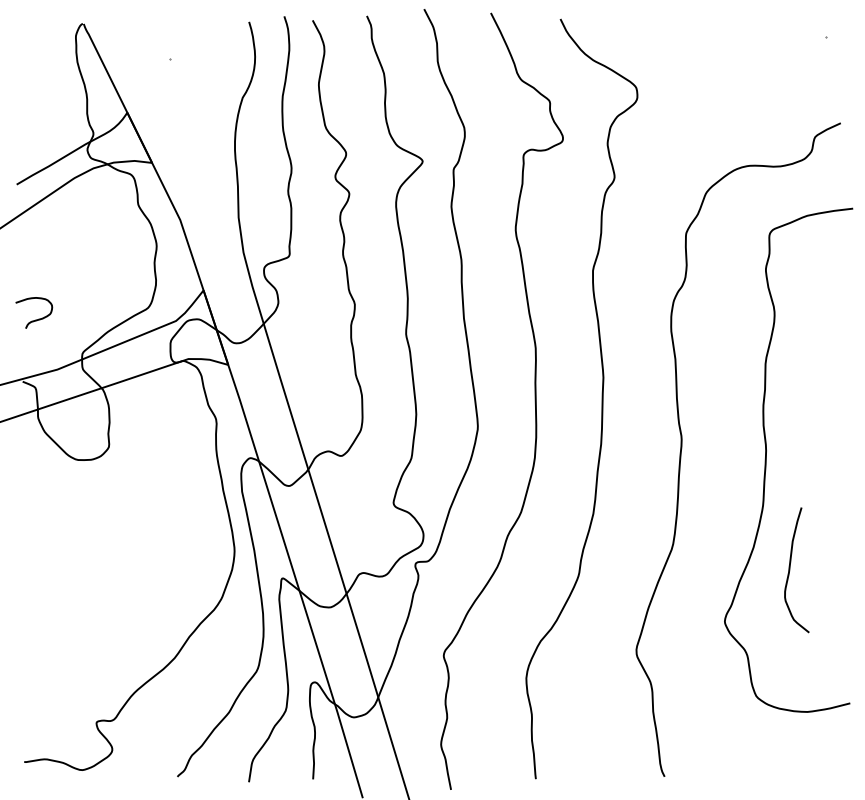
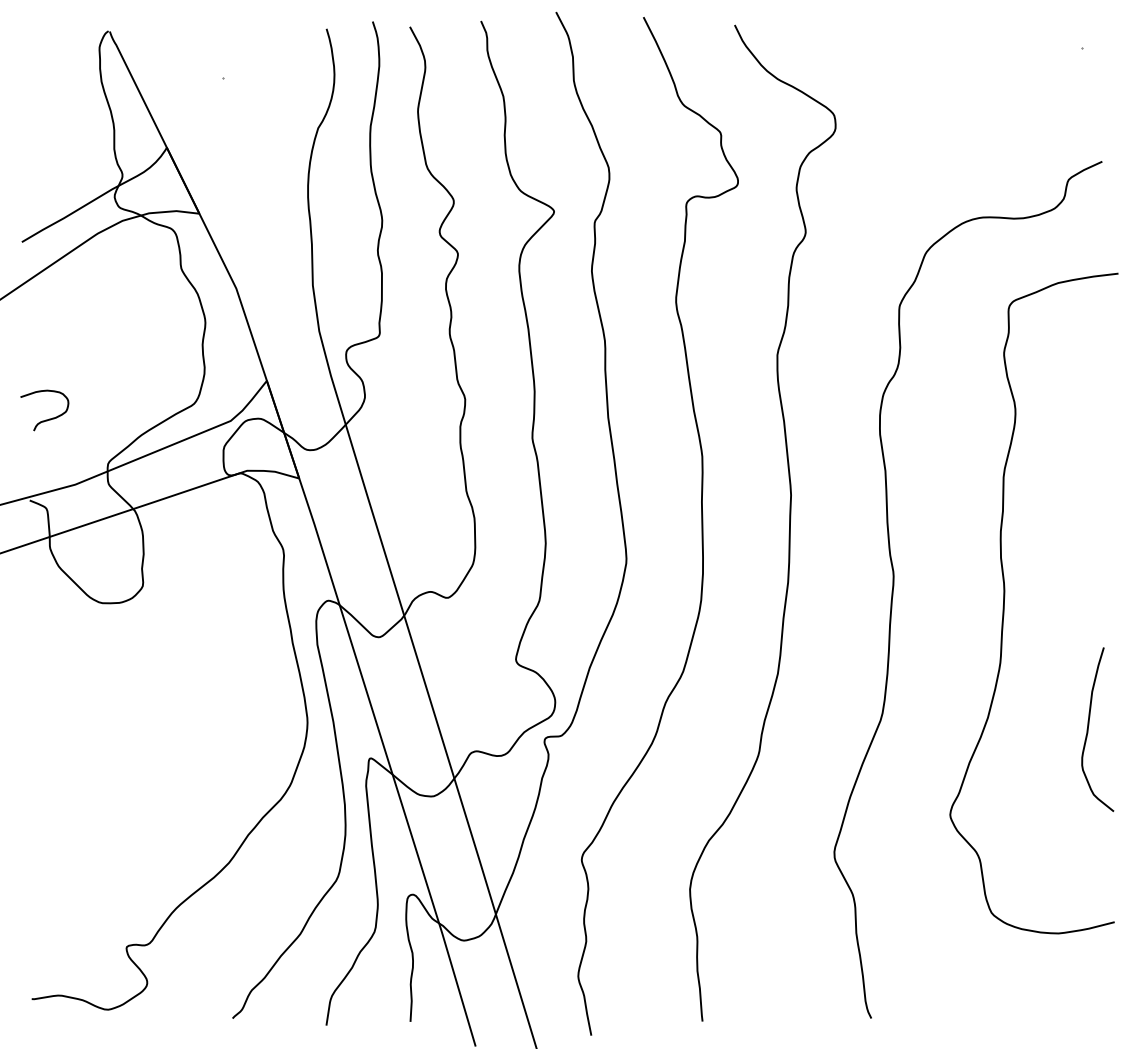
curve: (790, 567) -> (1089, 725), moved

